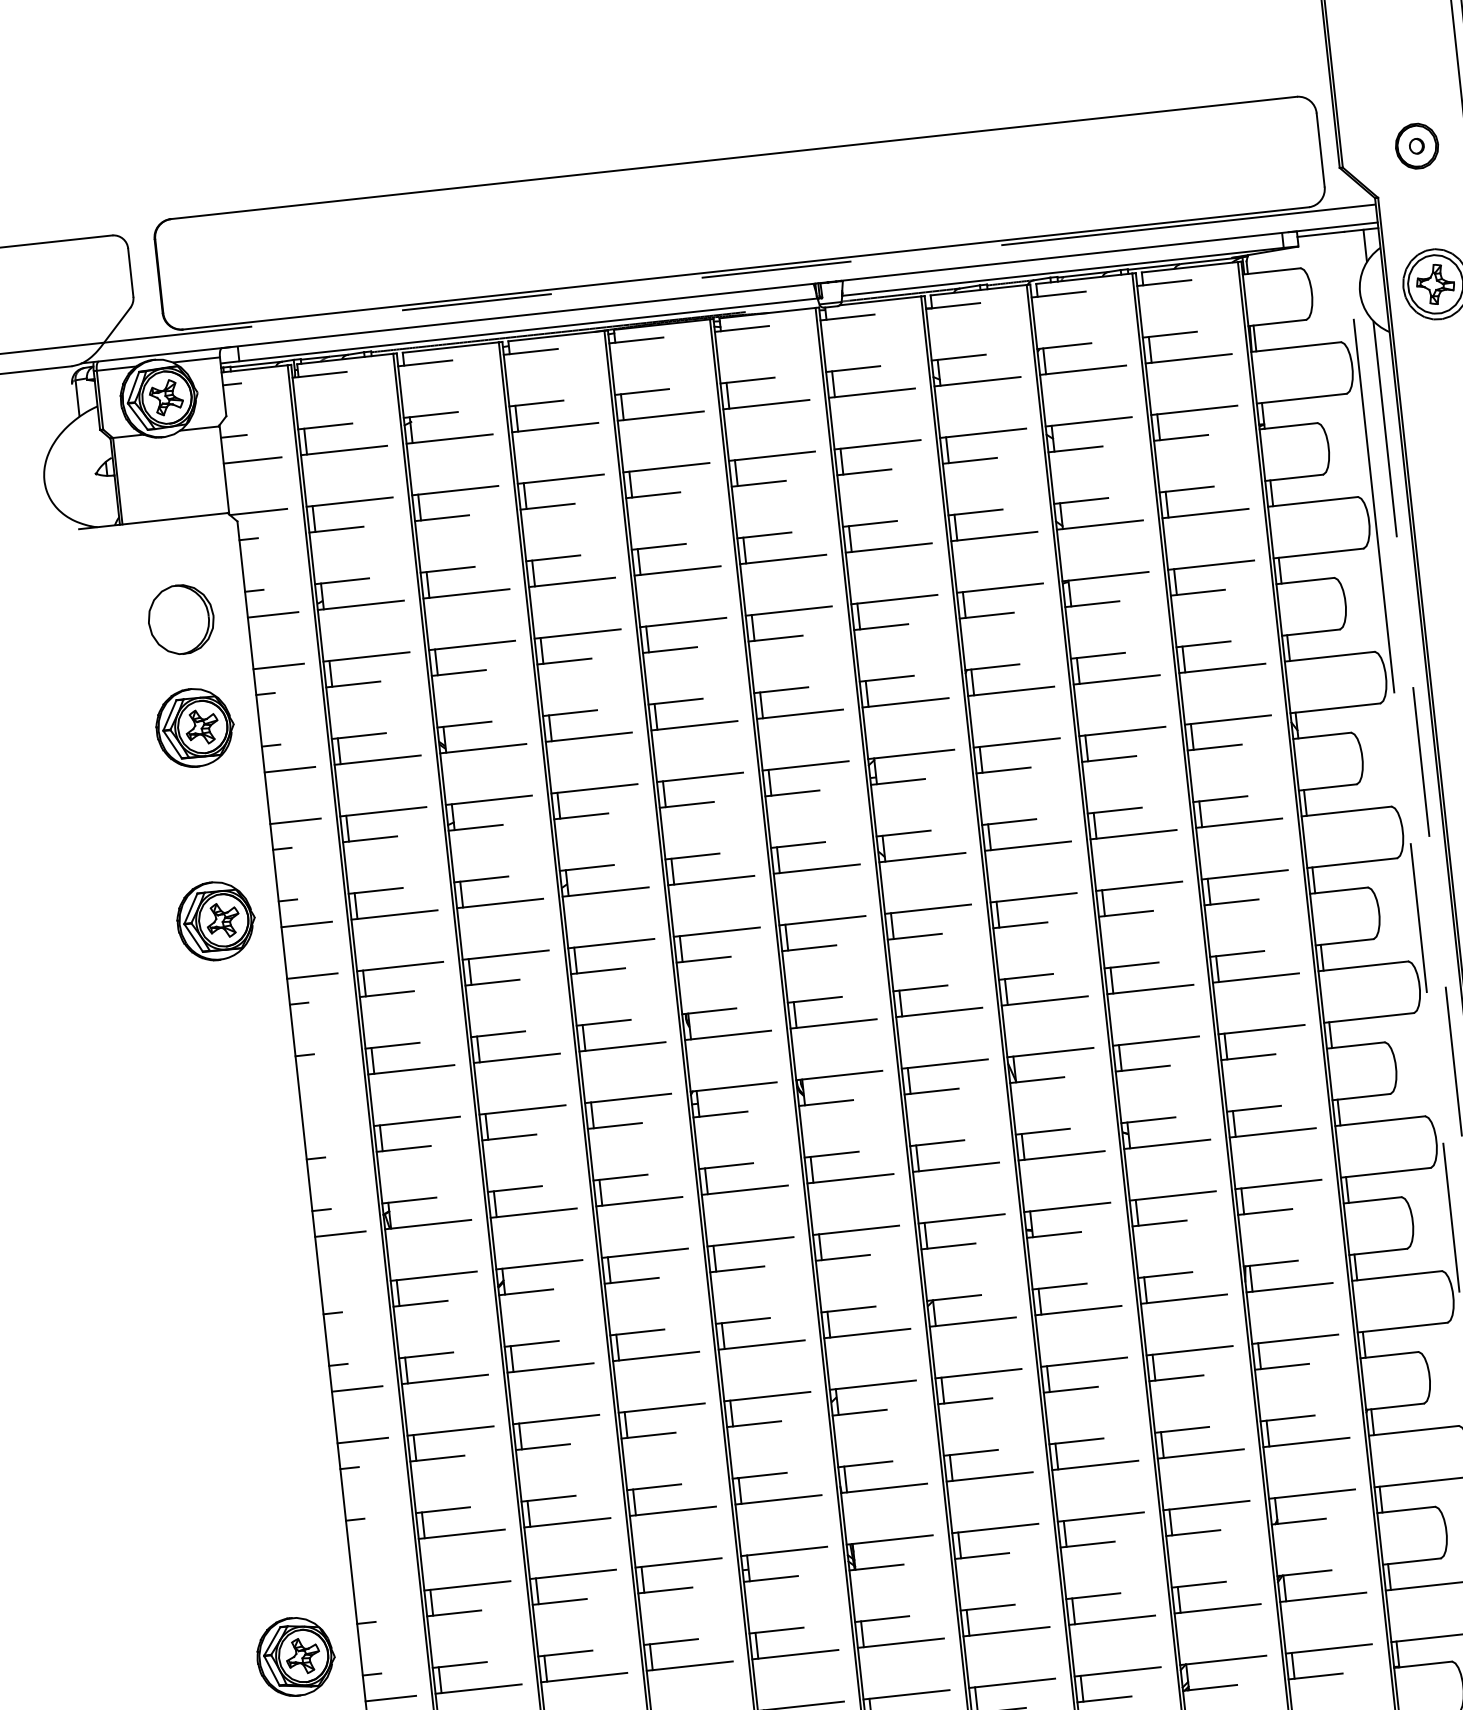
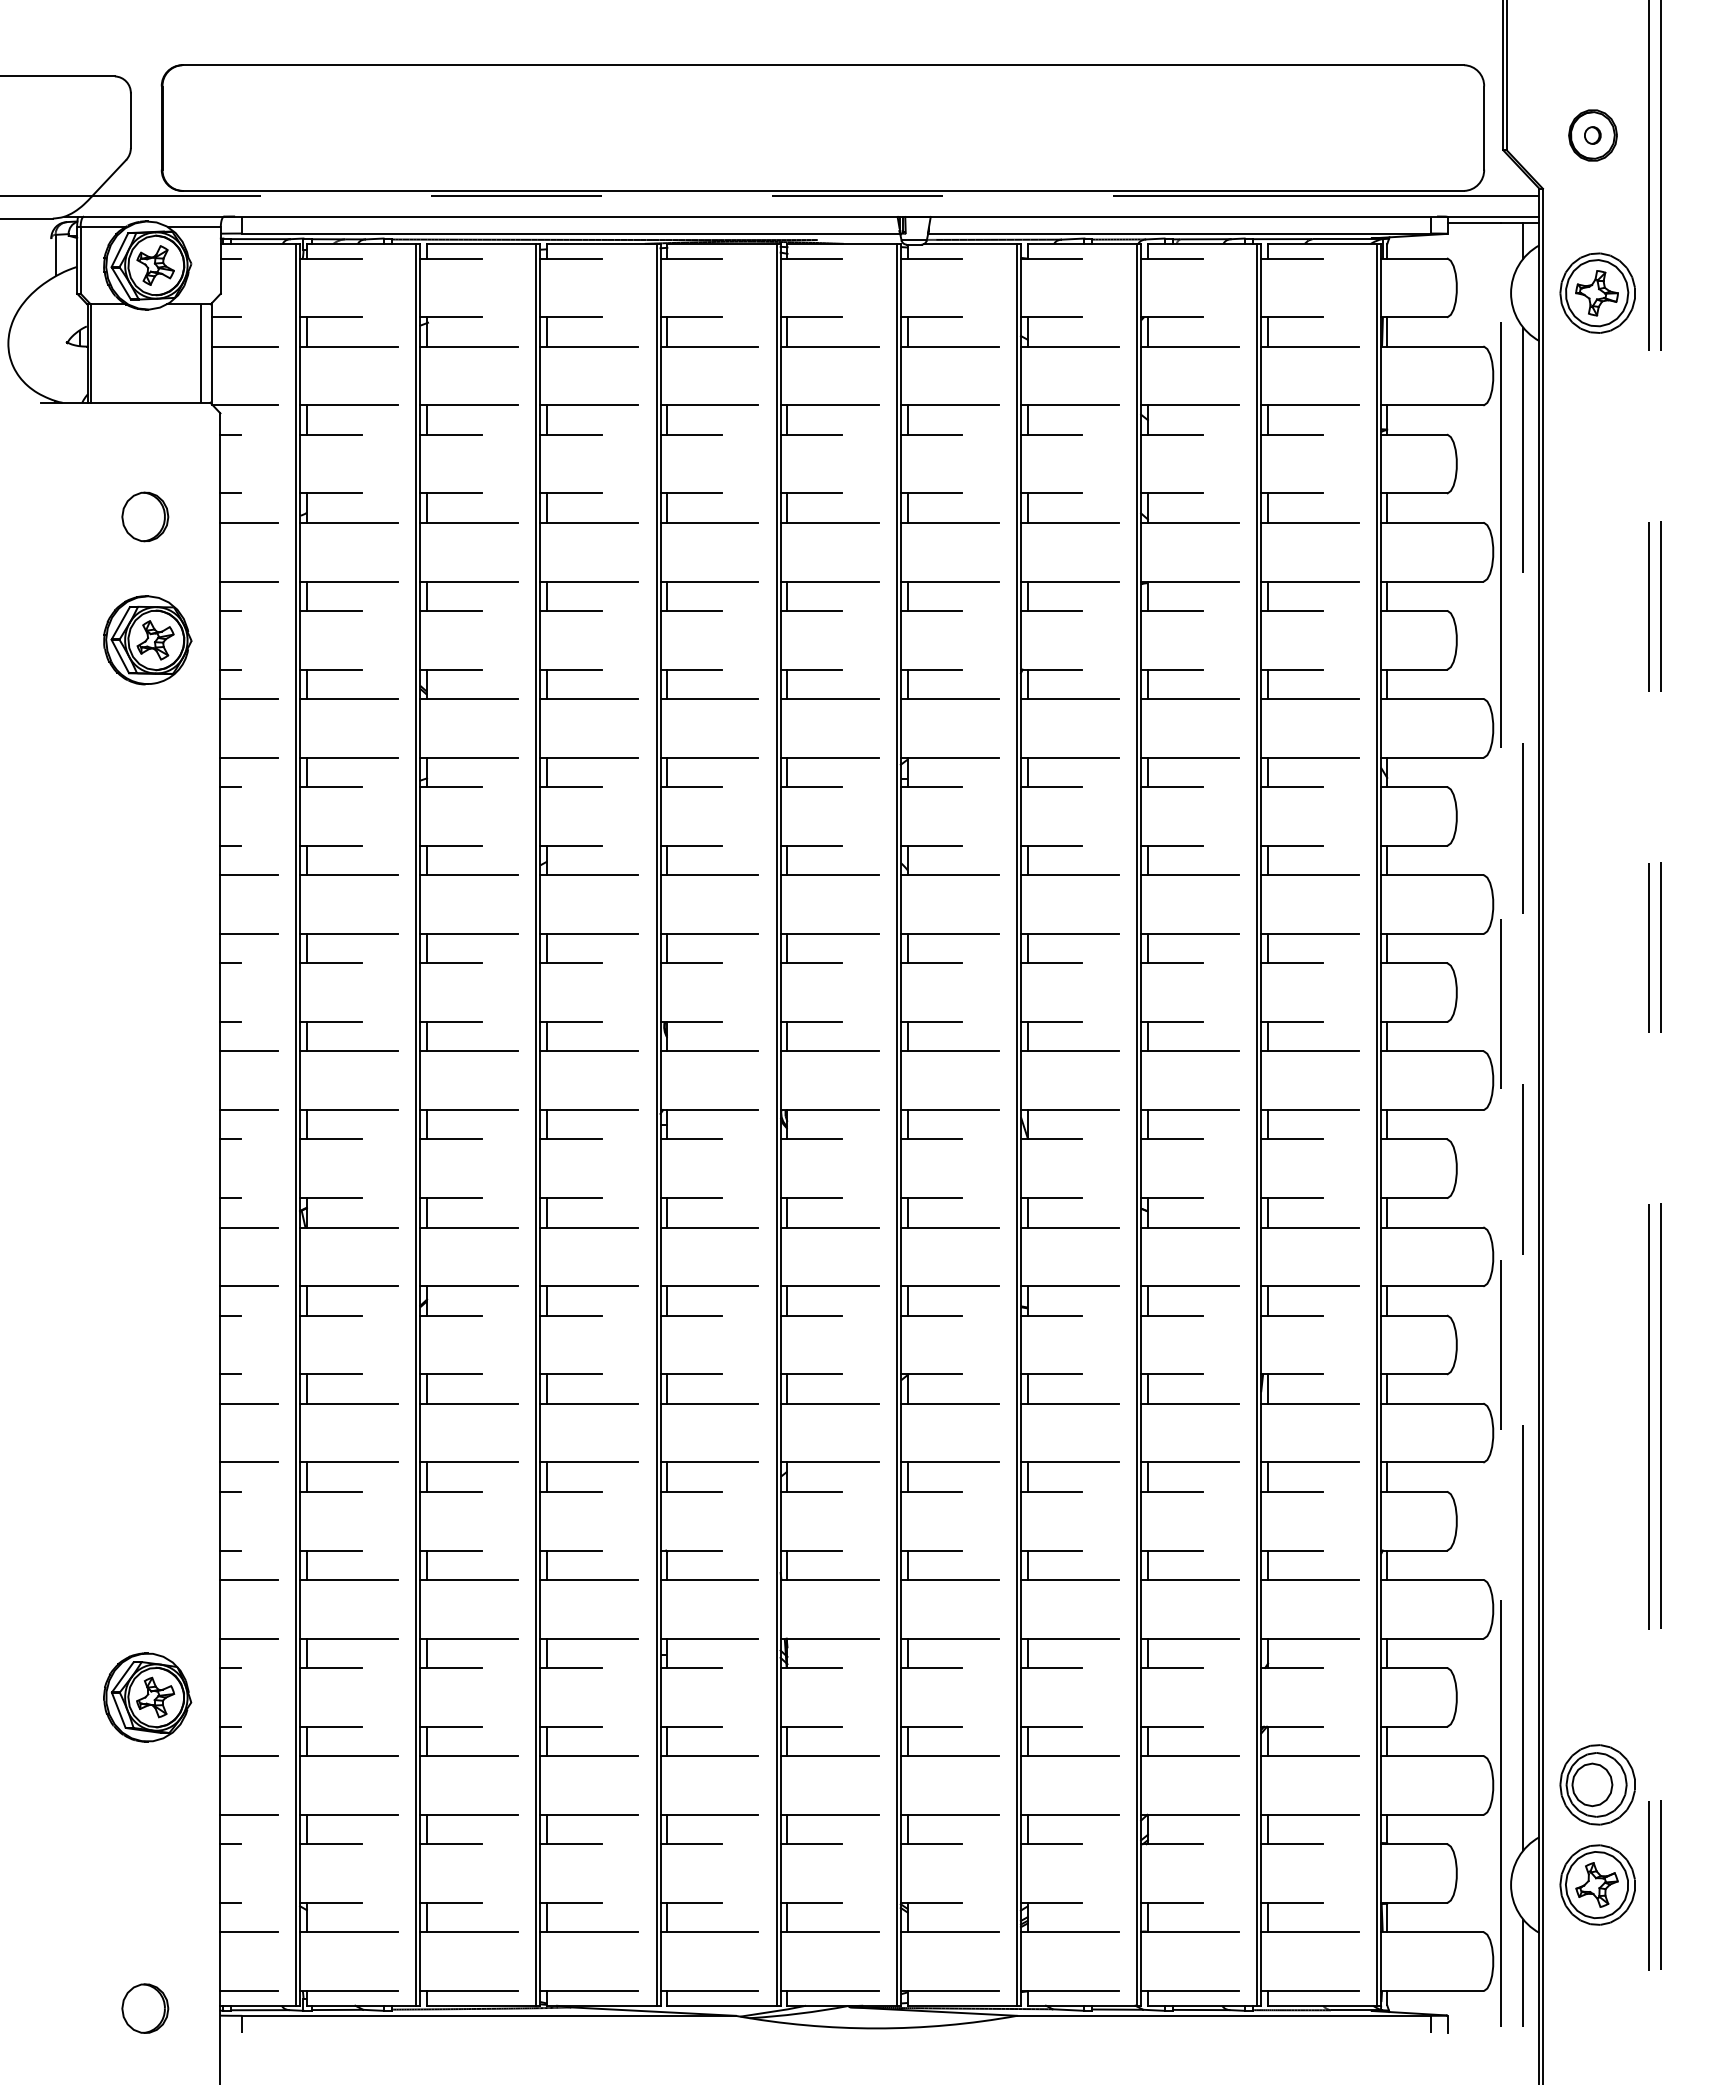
line: (214, 470) -> (200, 353), added
part: (181, 619) -> (145, 516), size x0.62
part: (216, 921) -> (147, 860), removed
line: (323, 1079) -> (248, 1051), added
line: (328, 1131) -> (248, 1110), added
line: (345, 1286) -> (248, 1286), added
line: (373, 1543) -> (248, 1579), added
line: (379, 1595) -> (248, 1638), added

